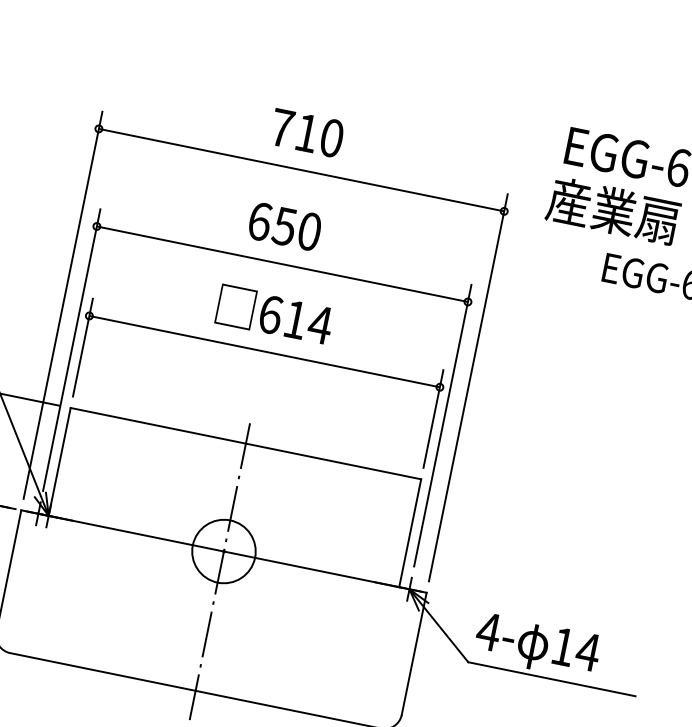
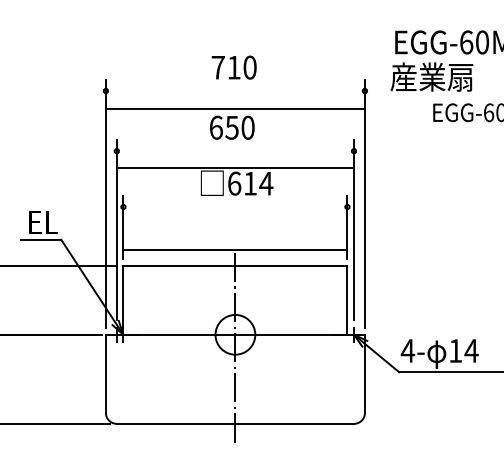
line: (301, 170) -> (235, 109), moved
line: (282, 264) -> (235, 168), moved
line: (264, 352) -> (235, 250), moved

